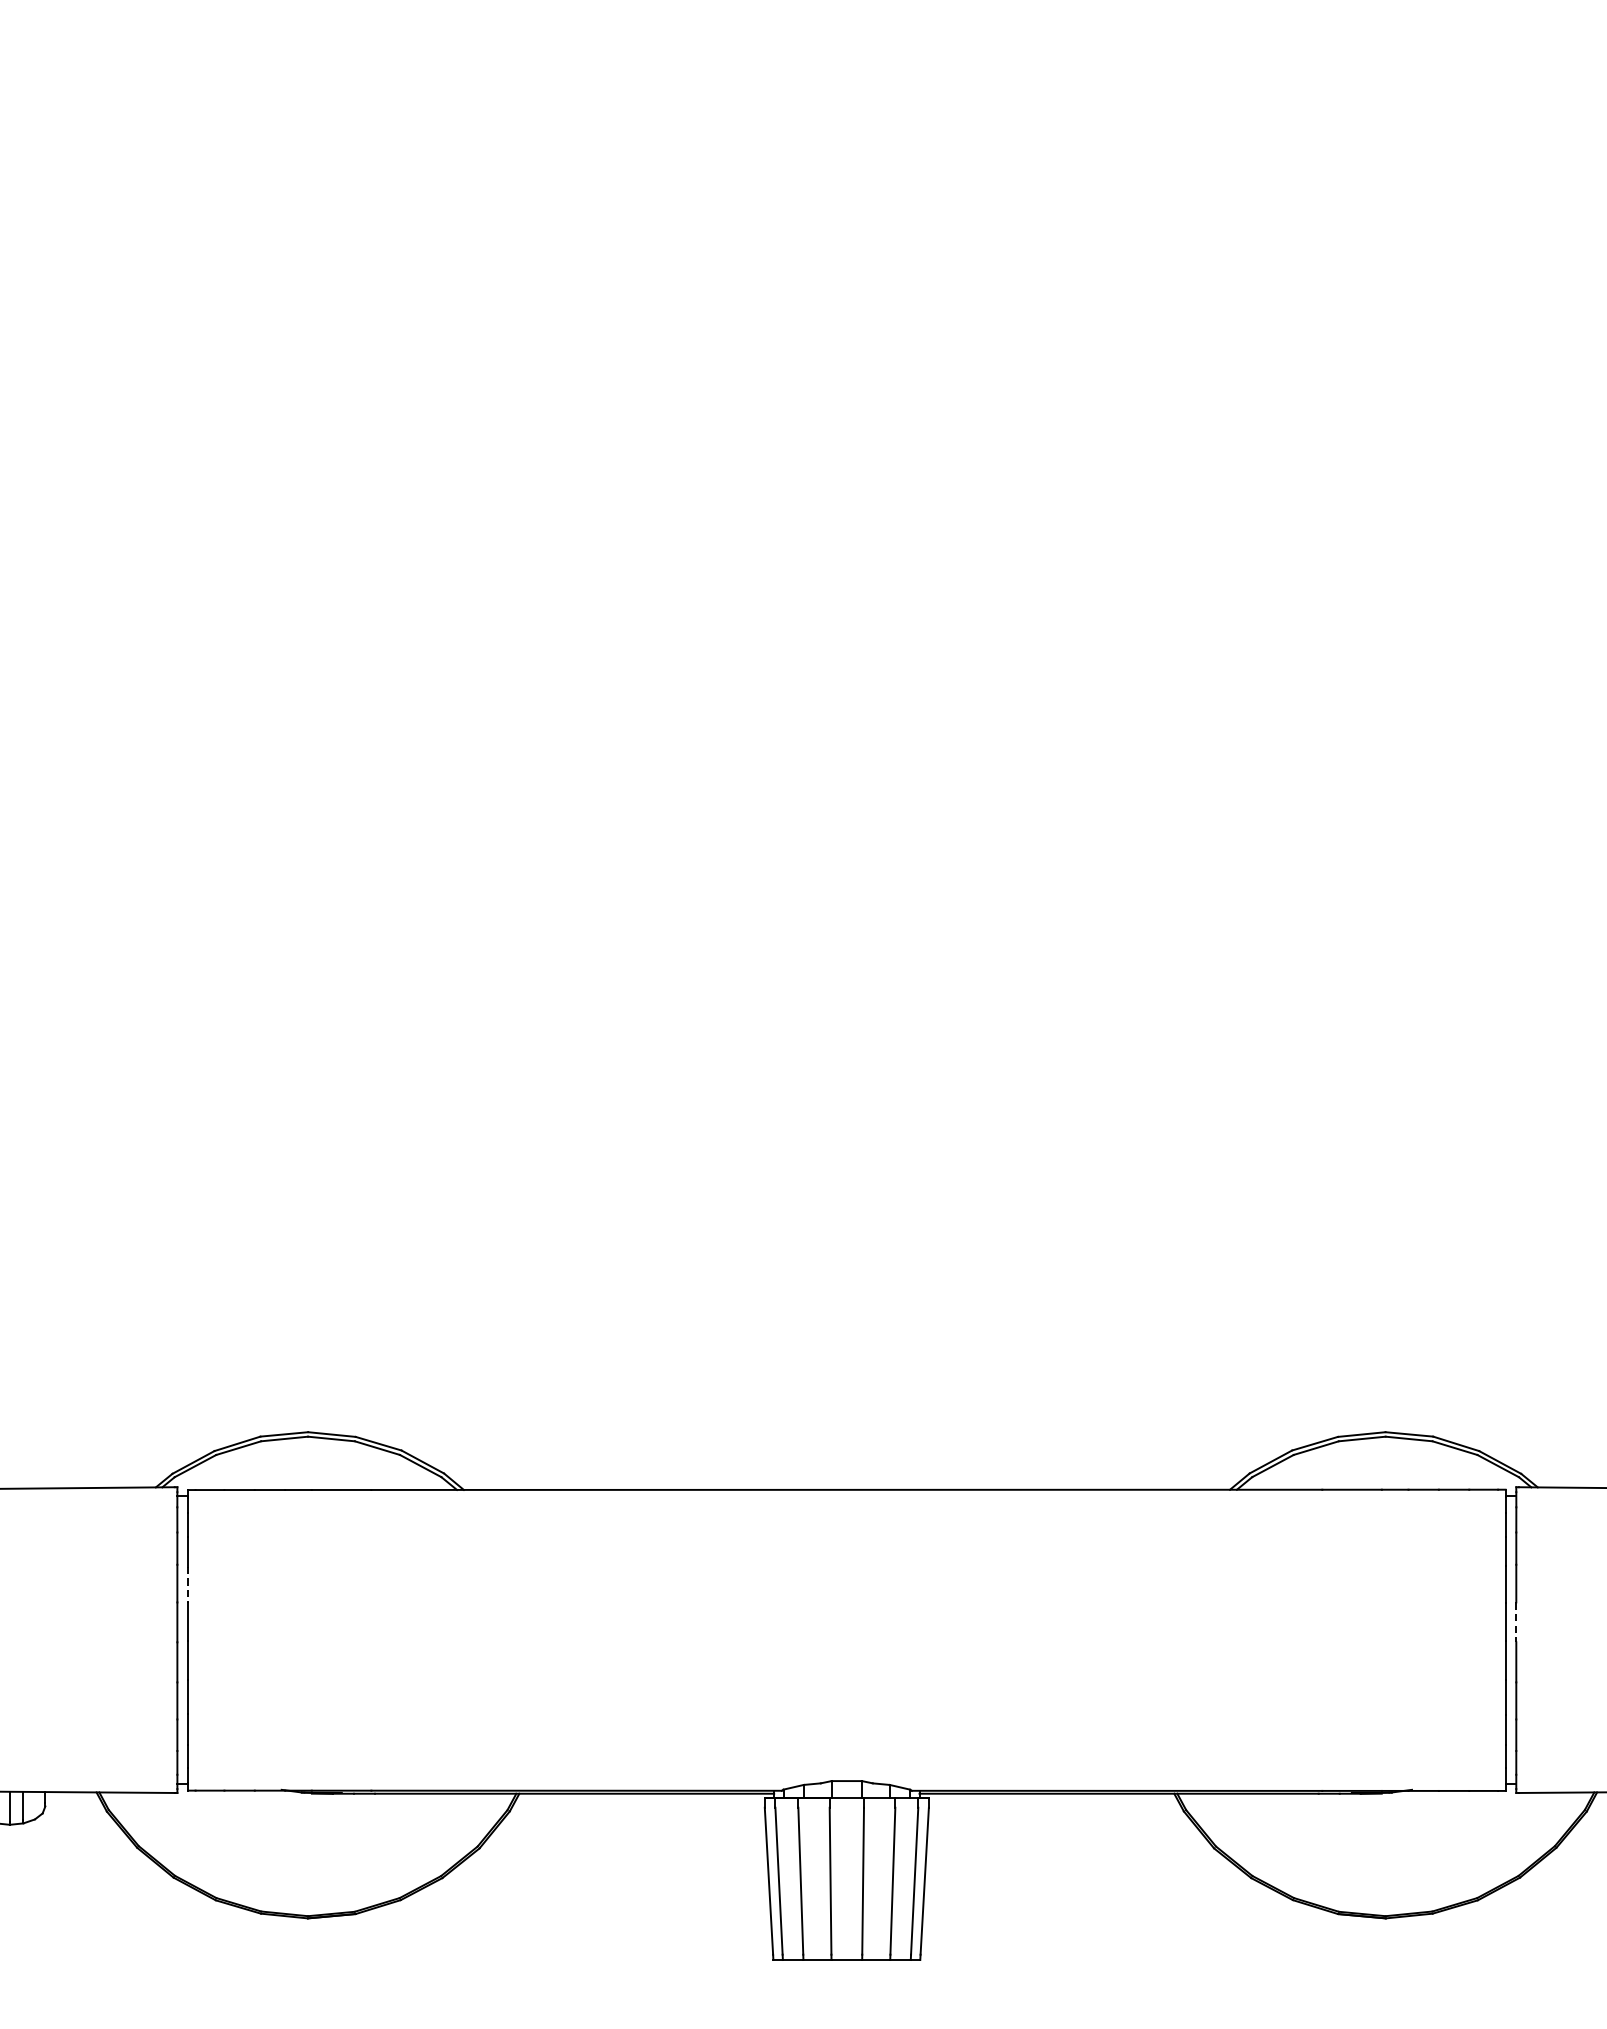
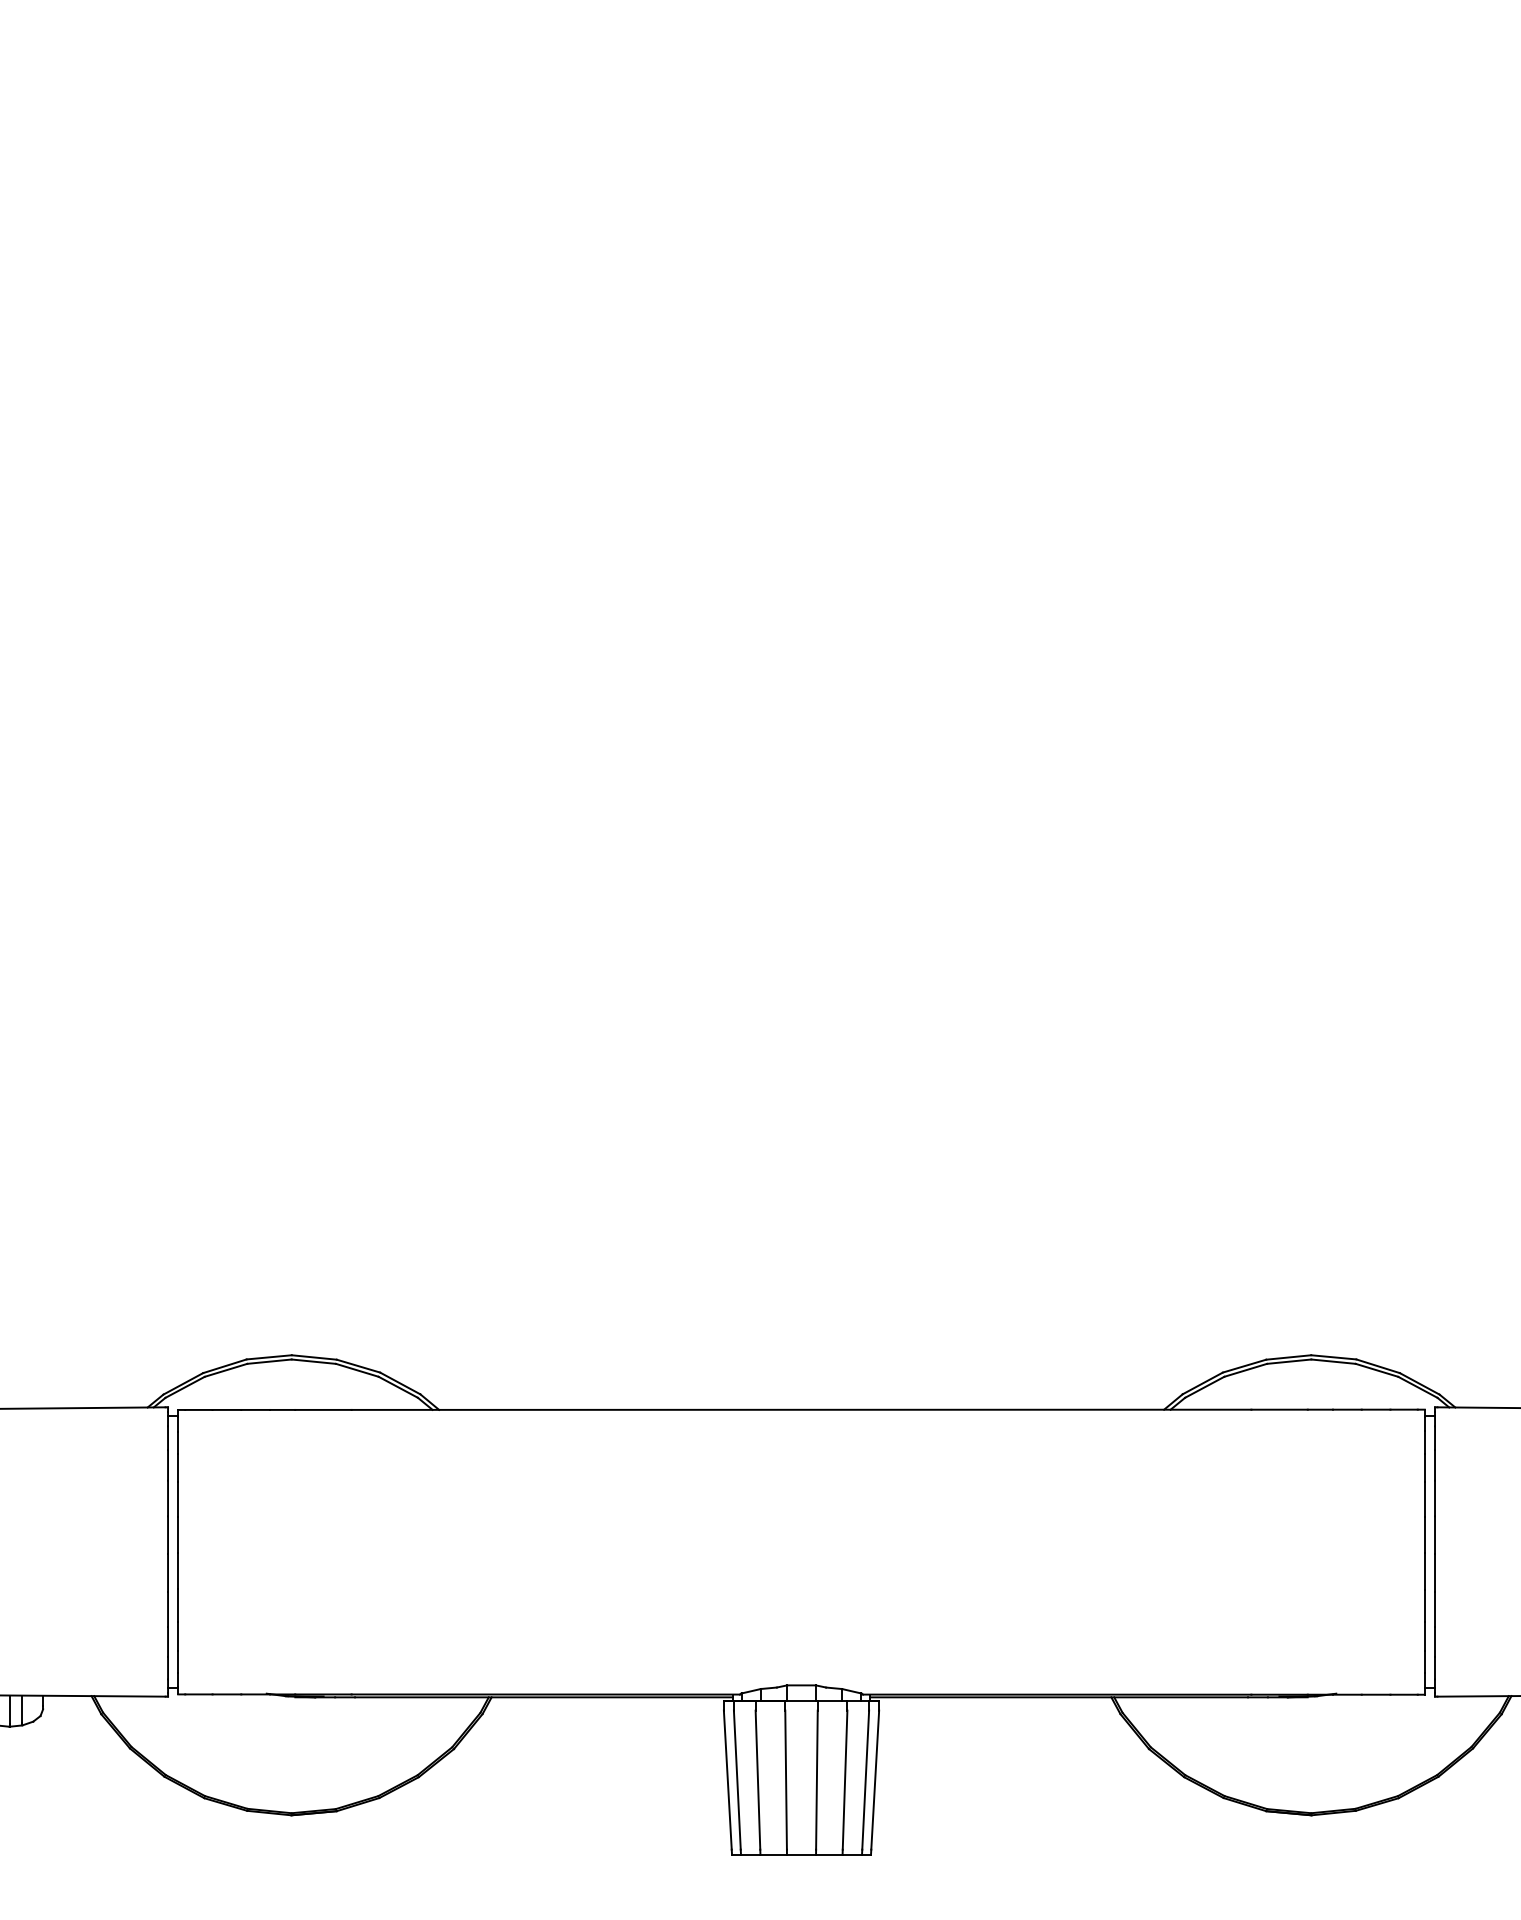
line: (188, 1585) -> (178, 1500), dashed -> solid
line: (1516, 1622) -> (1435, 1535), dashed -> solid

